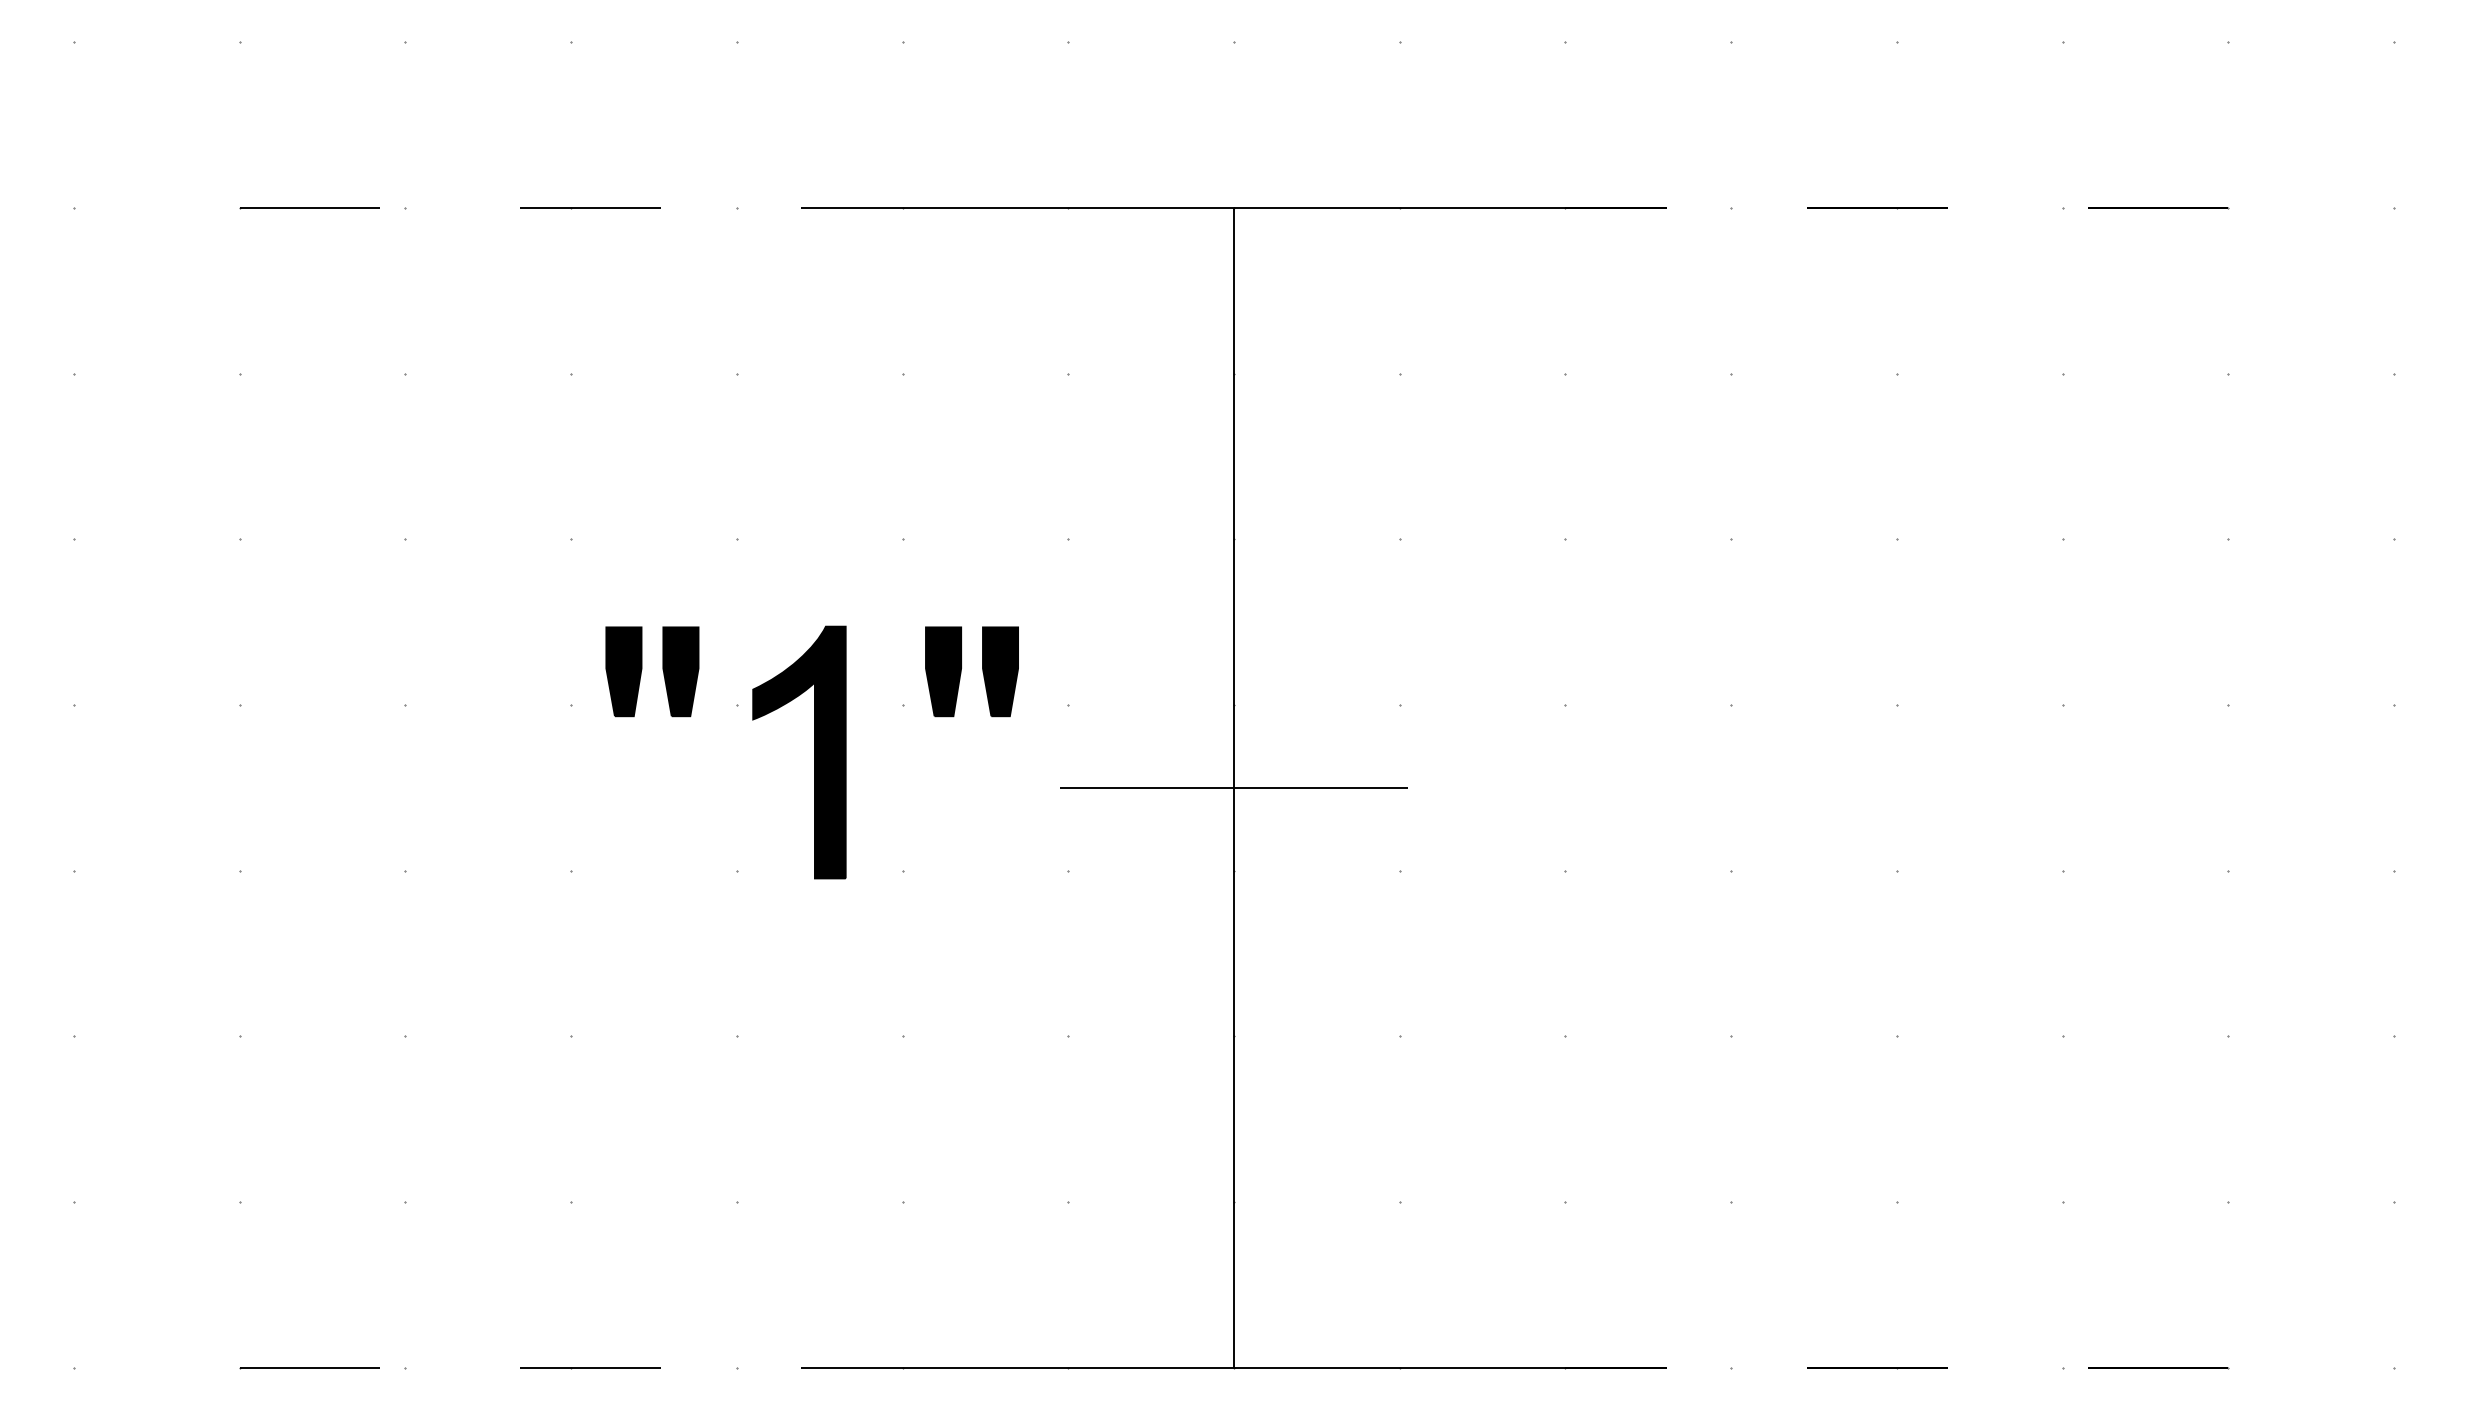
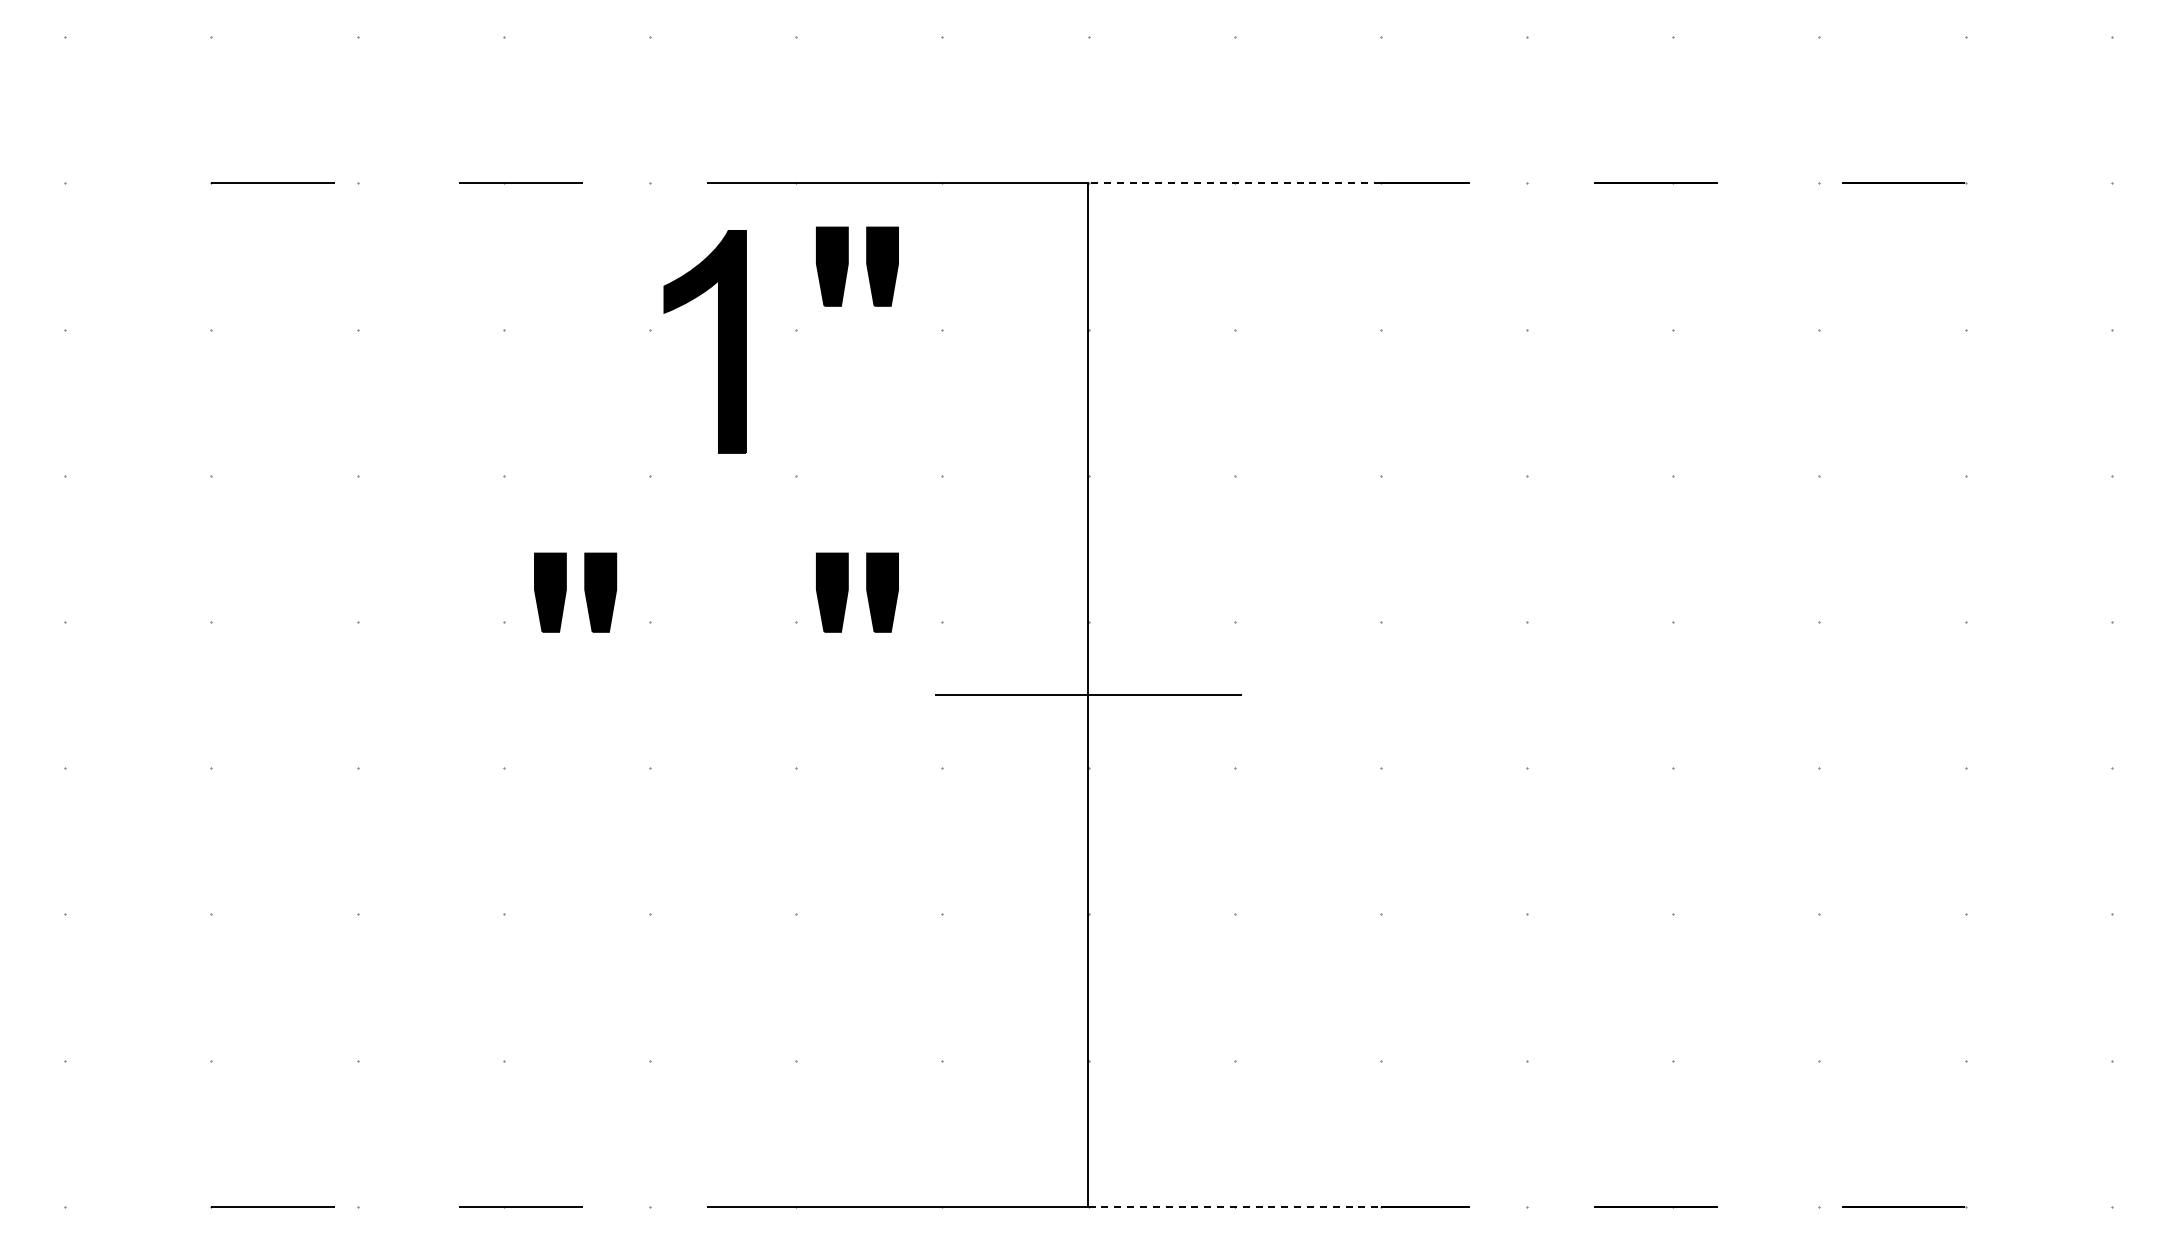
line: (1399, 207) -> (1234, 183), solid -> dashed
part: (961, 301) -> (848, 266), added
part: (814, 752) -> (718, 341), moved
line: (1400, 1367) -> (1235, 1206), solid -> dashed

